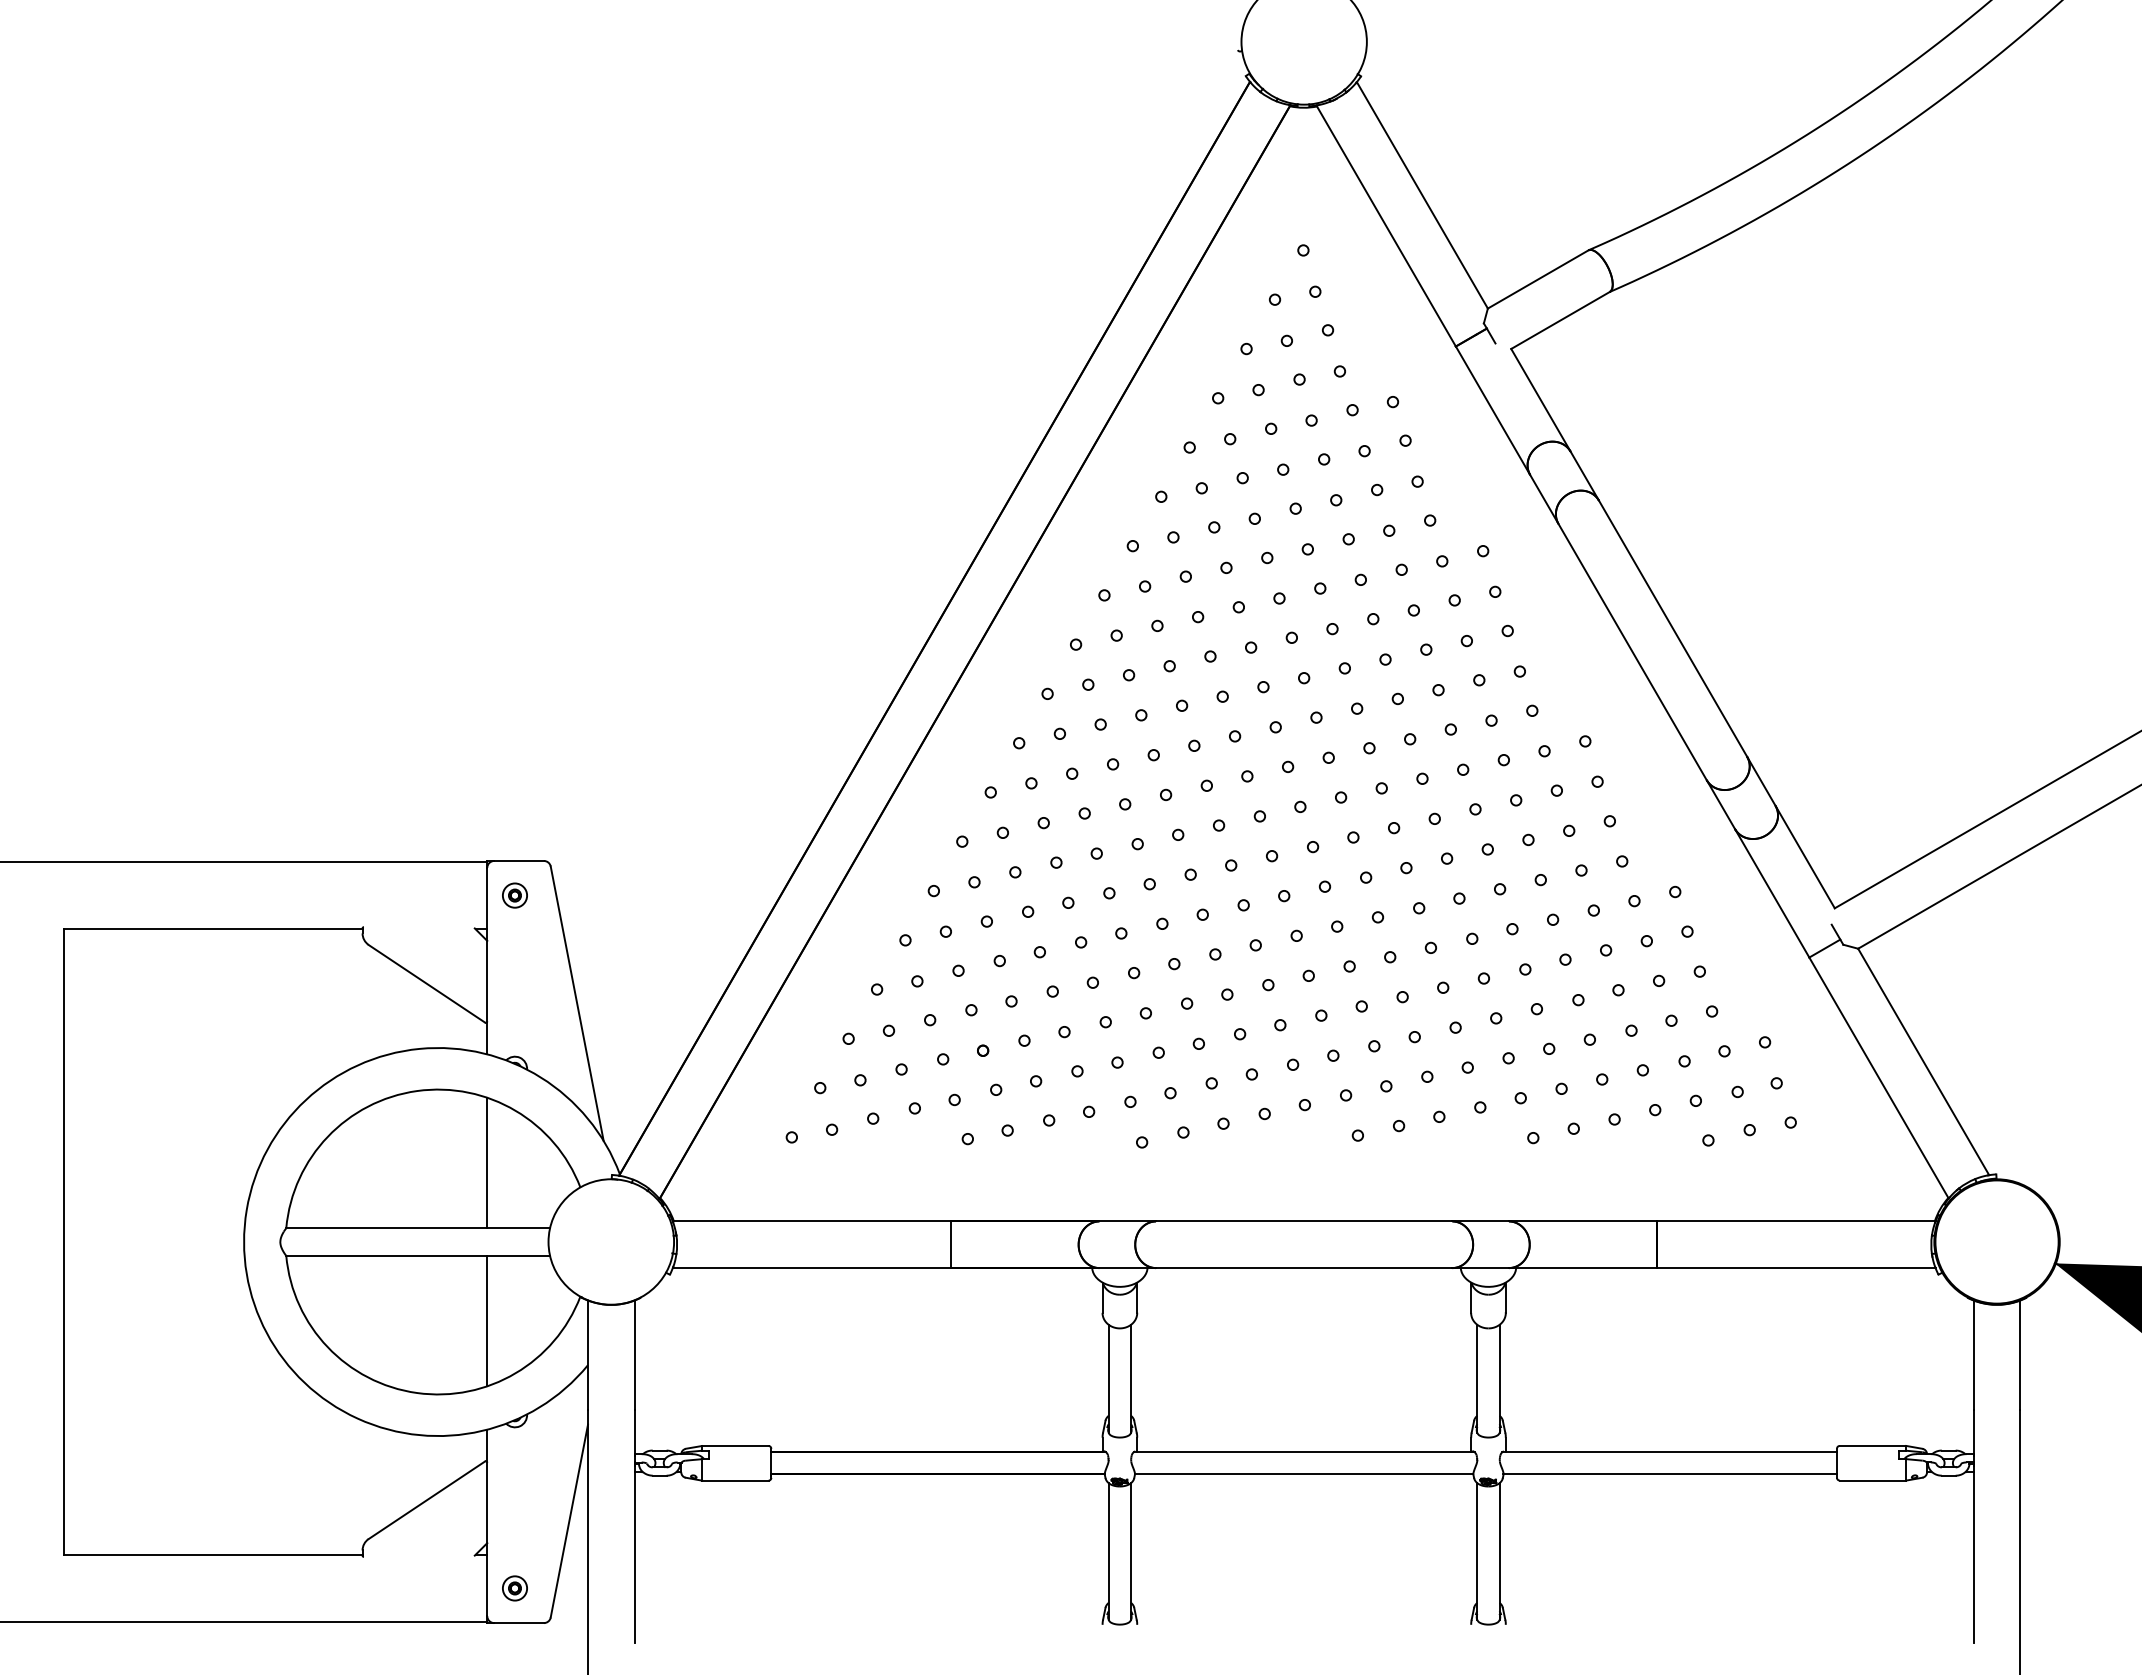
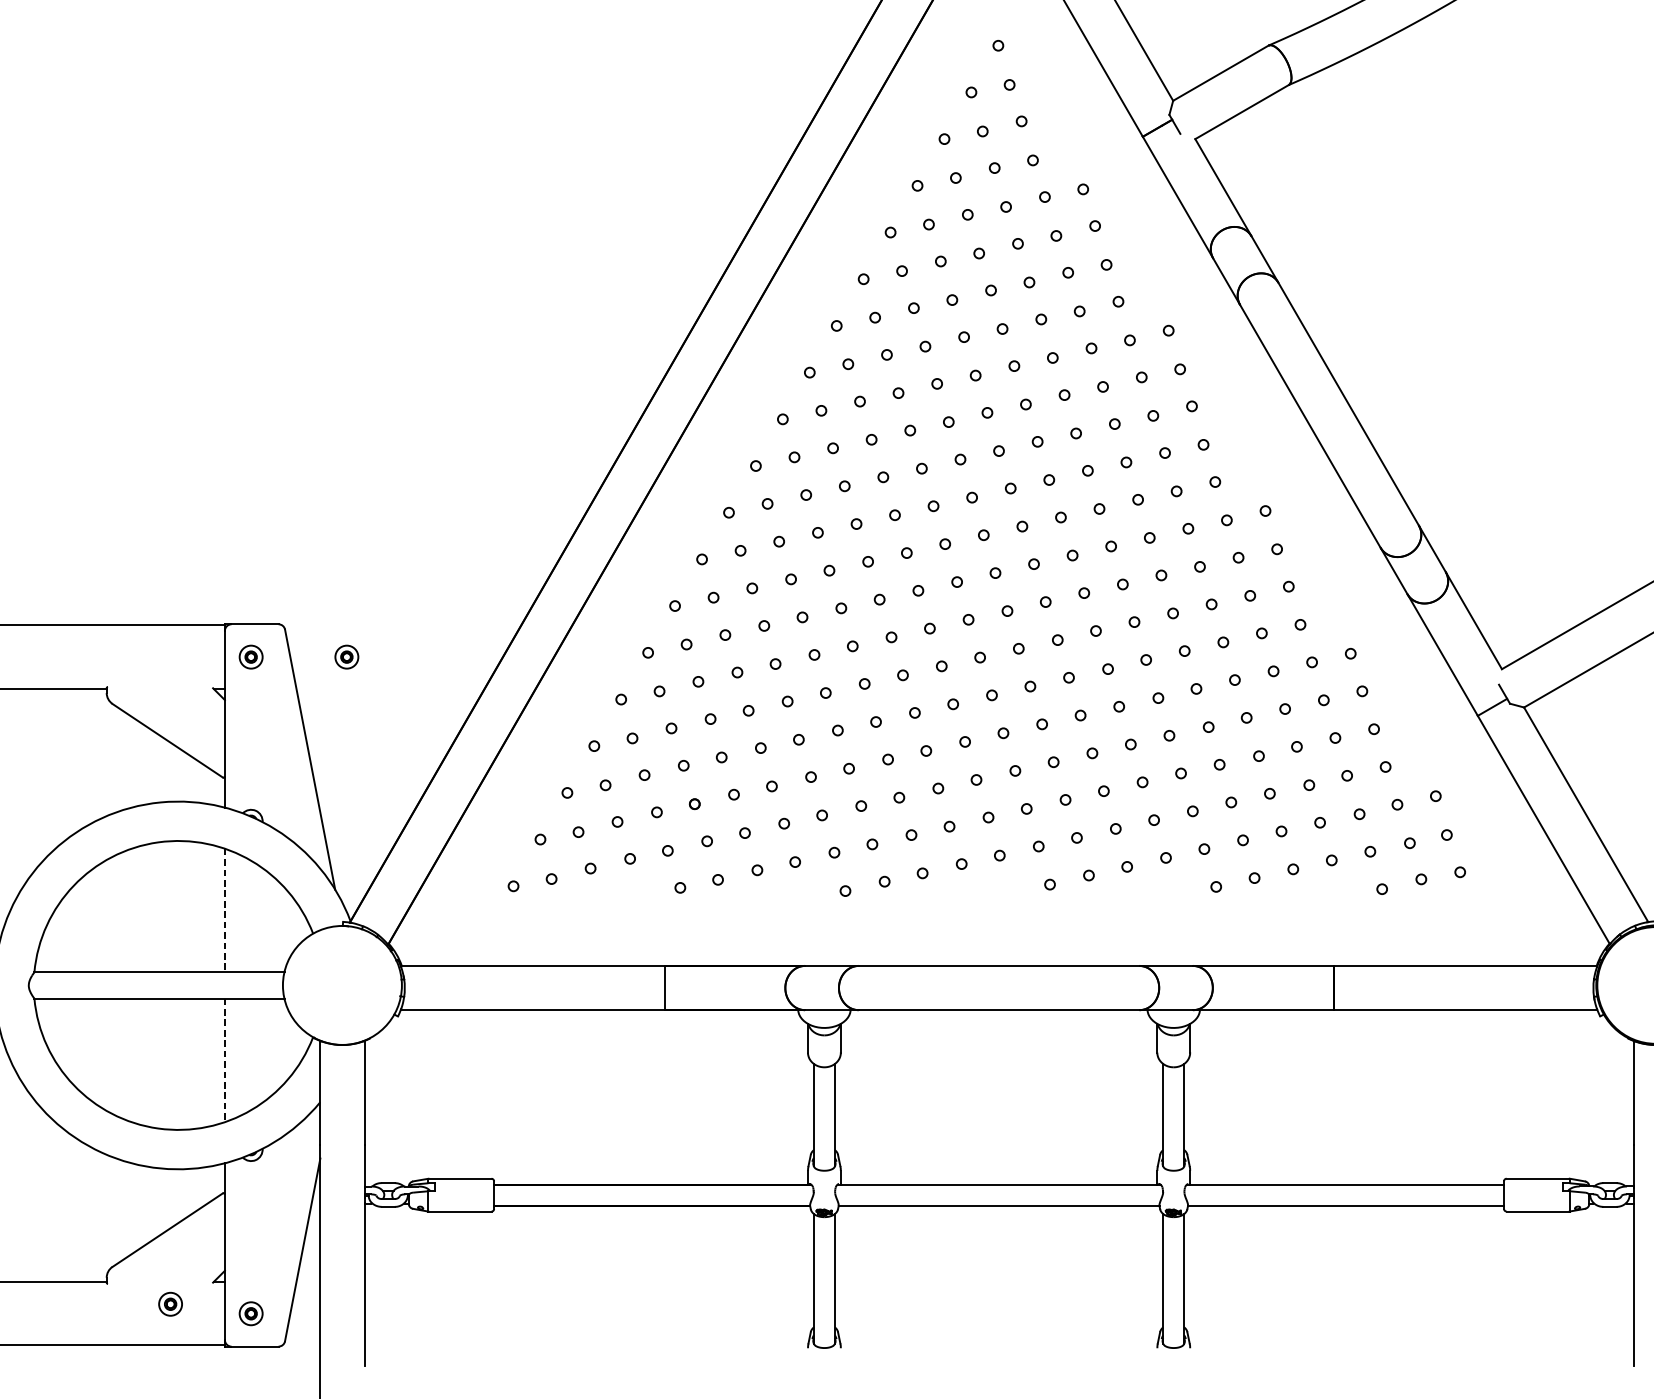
part: (615, 895) -> (346, 657), added
line: (487, 1163) -> (225, 911), solid -> dashed
line: (487, 1321) -> (225, 1060), solid -> dashed
part: (429, 1578) -> (170, 1304), added

